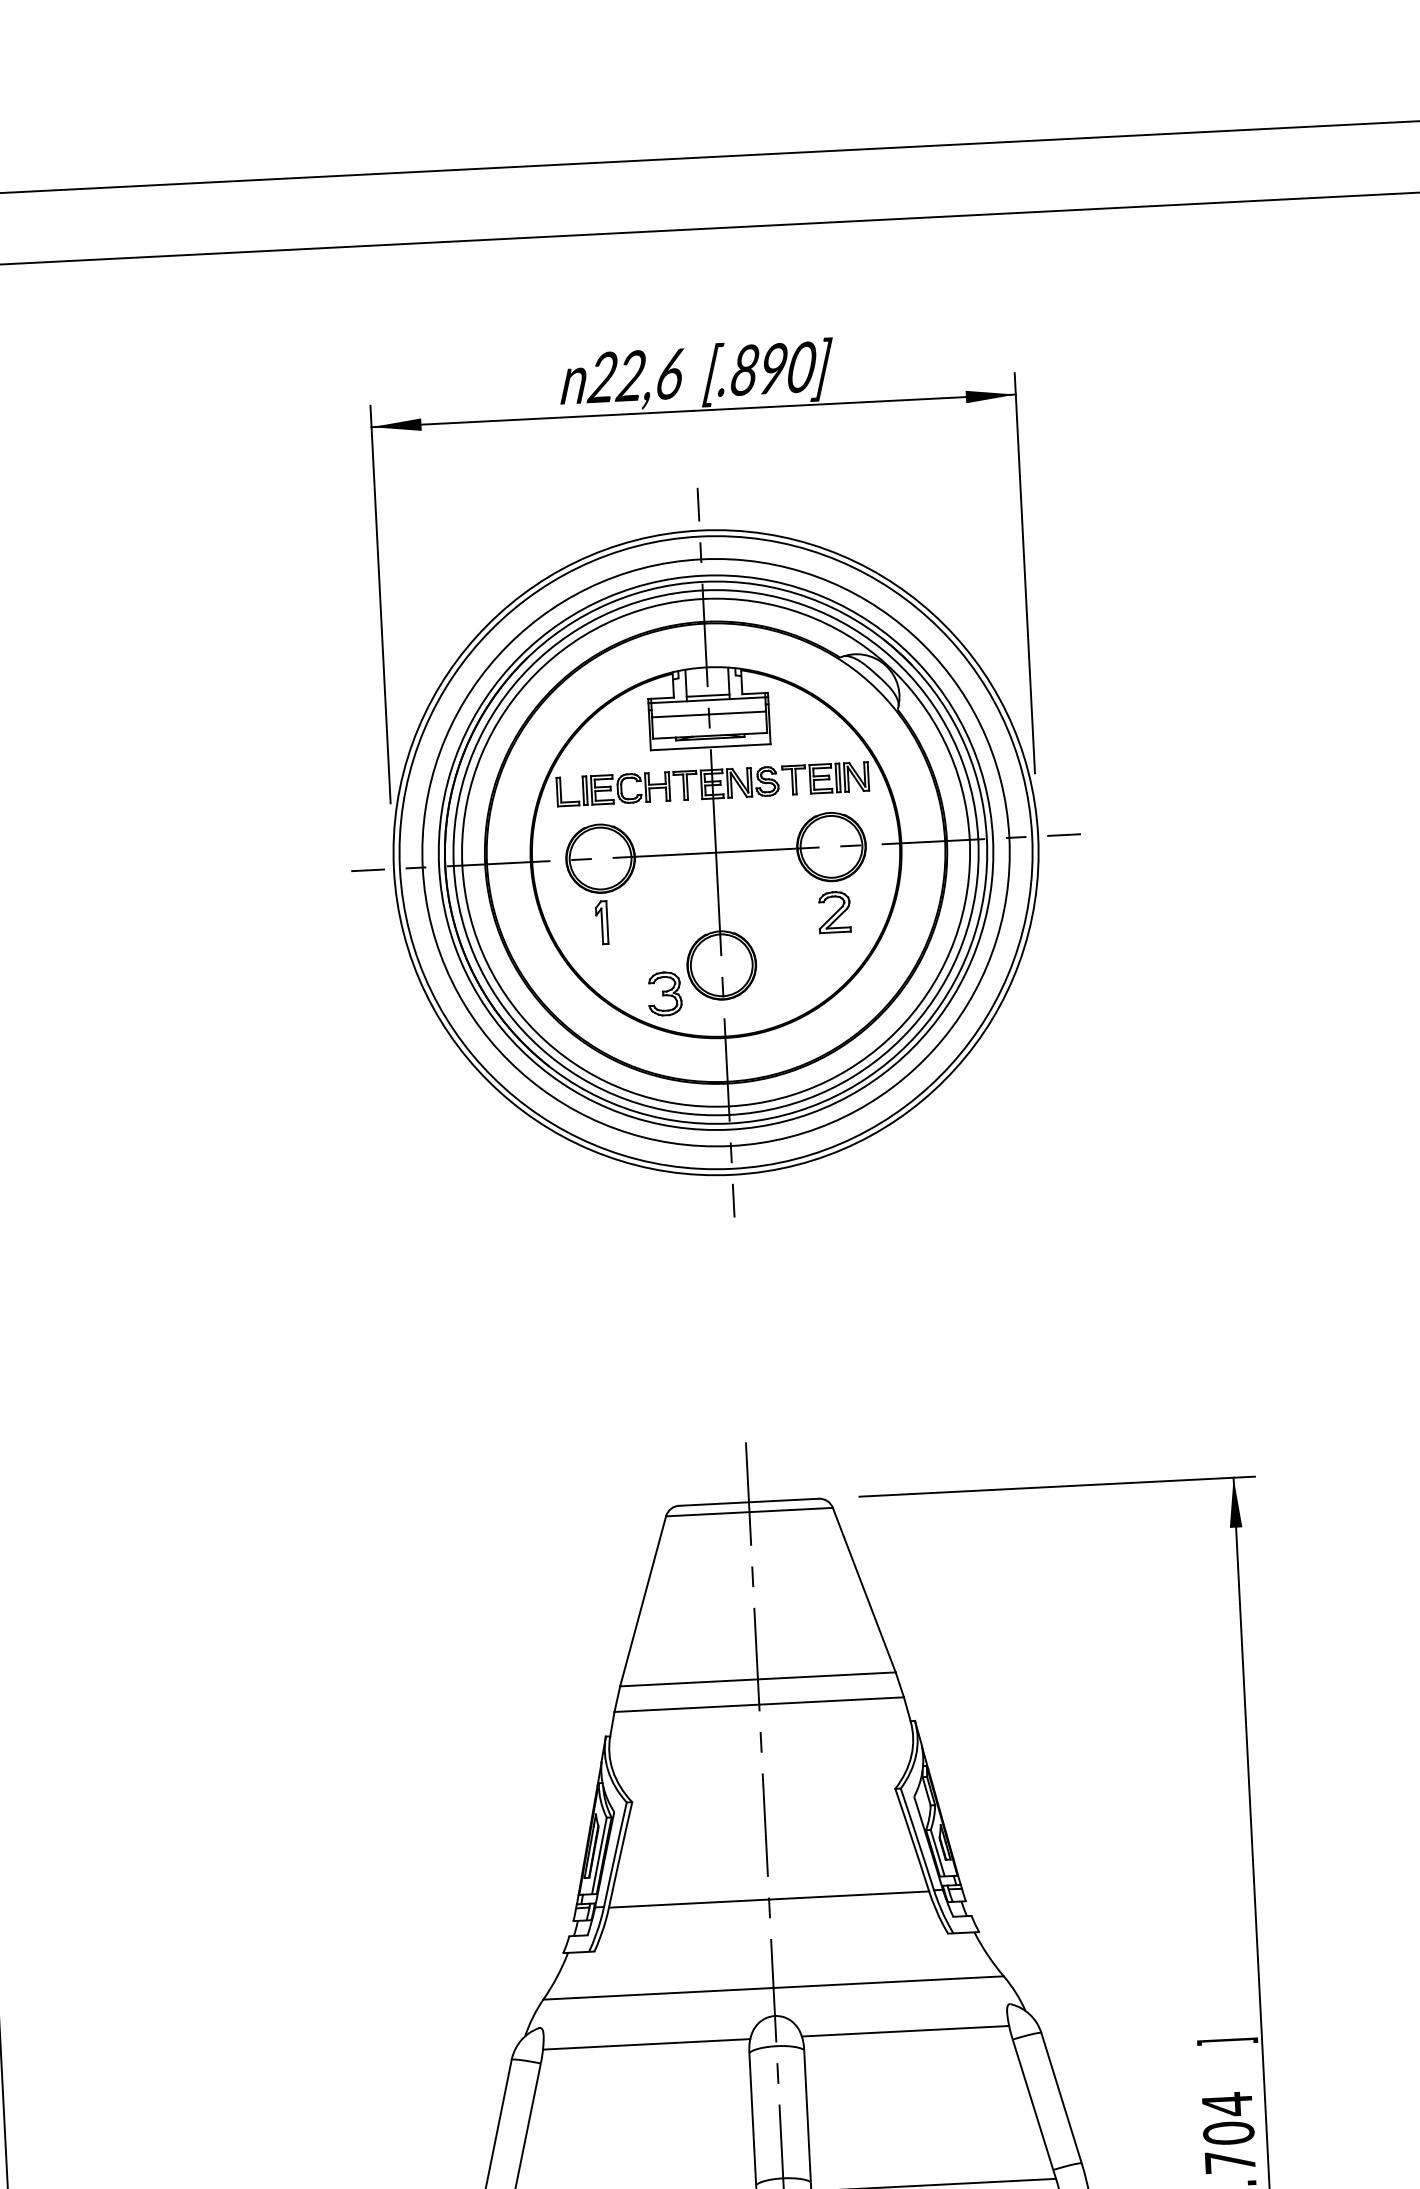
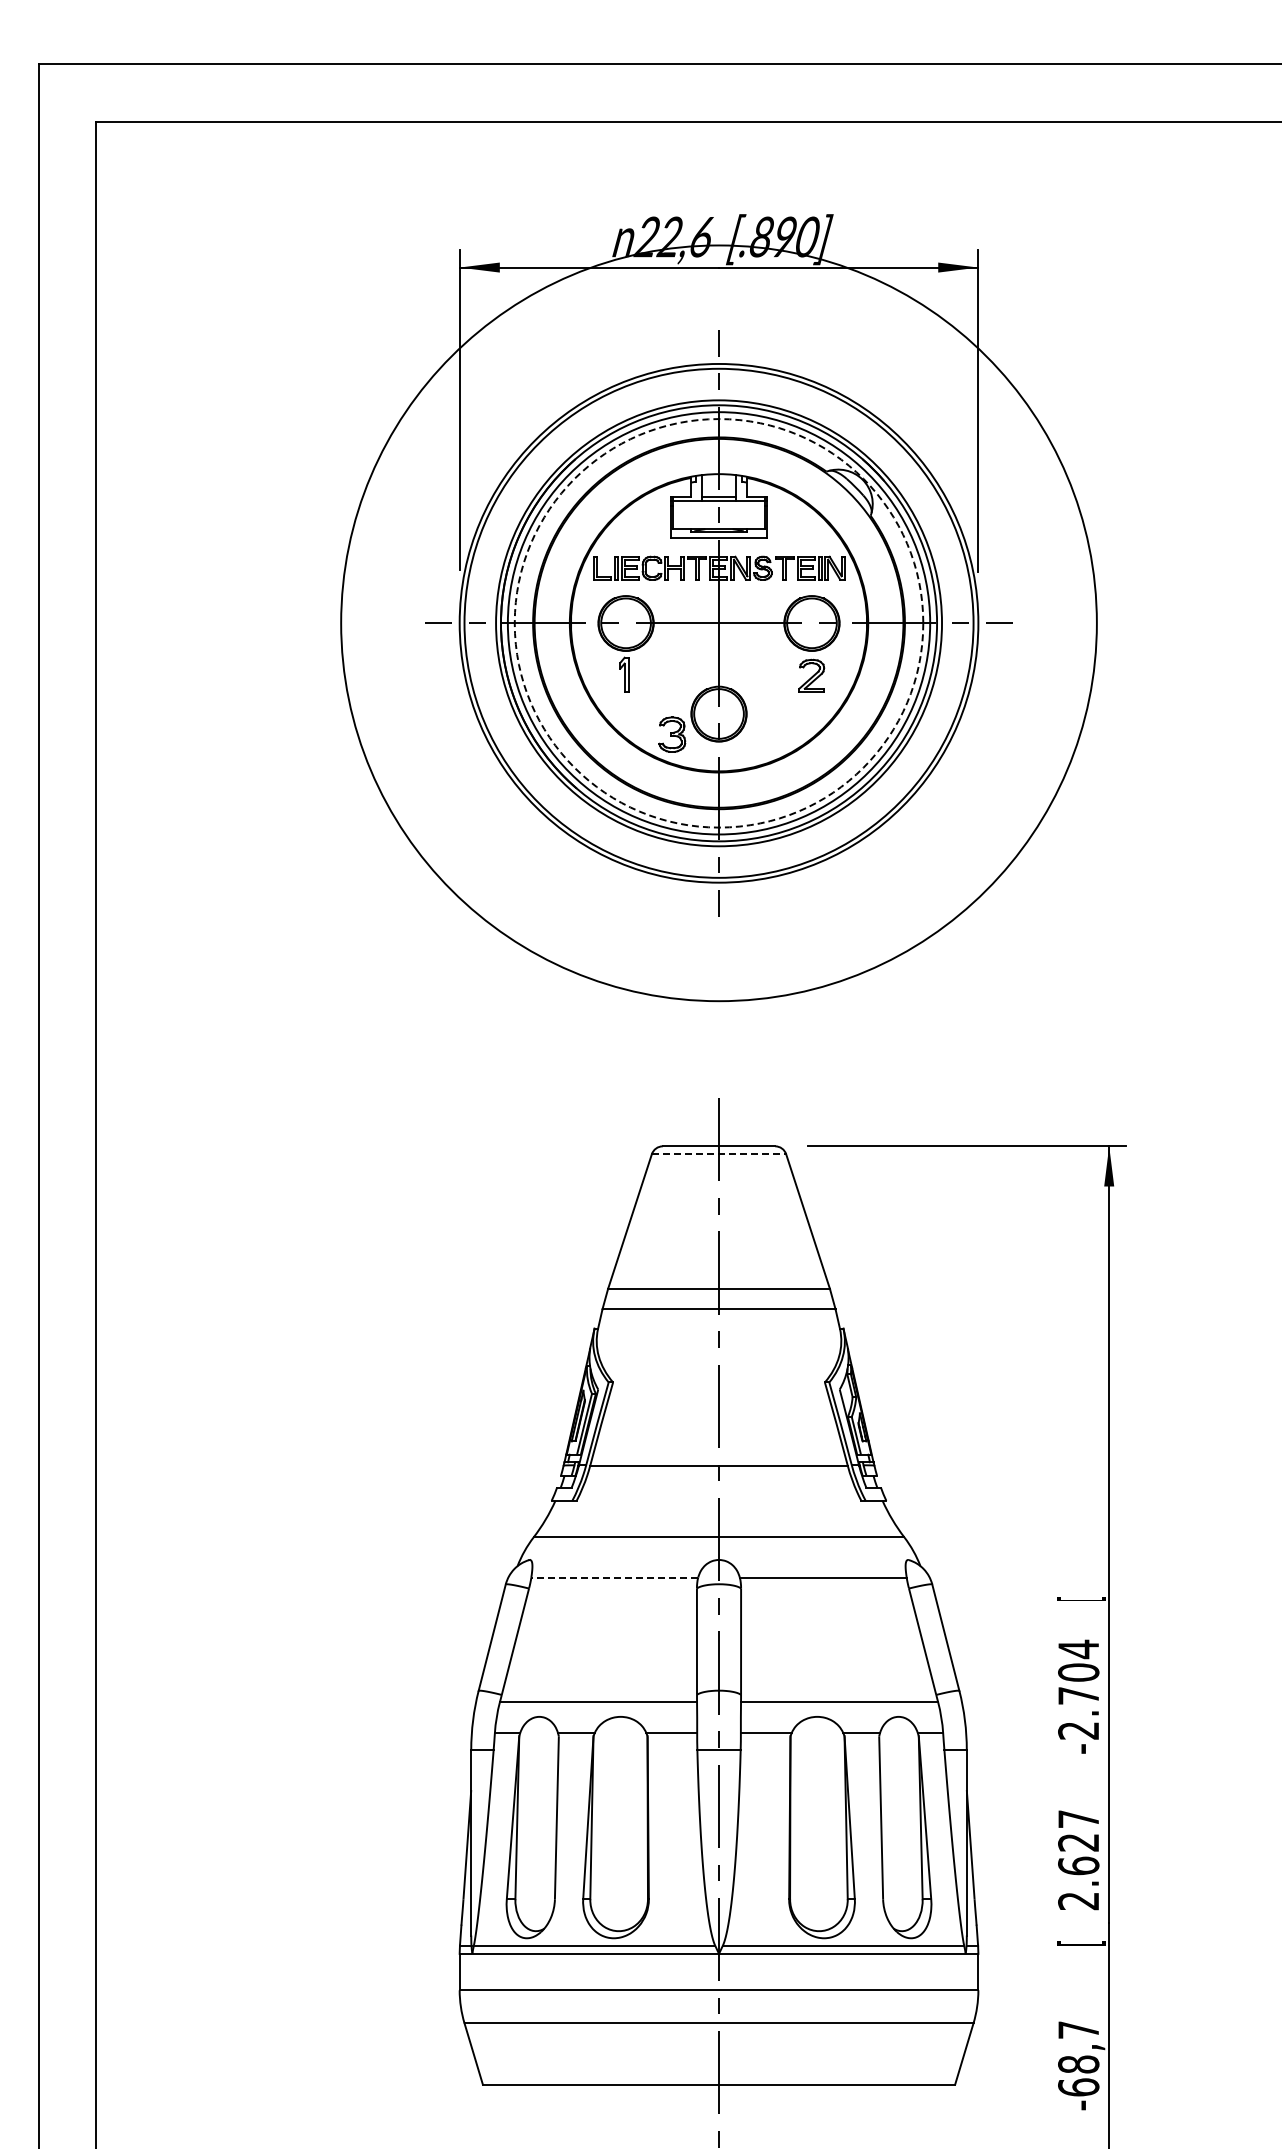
line: (708, 715) -> (718, 512), removed
circle: (715, 852) -> (718, 623), size x1.6
circle: (715, 852) -> (718, 623), solid -> dashed
line: (750, 1512) -> (719, 1154), solid -> dashed
text: (1227, 2041) -> (1081, 1598), ] -> [
line: (646, 2044) -> (614, 1577), solid -> dashed

